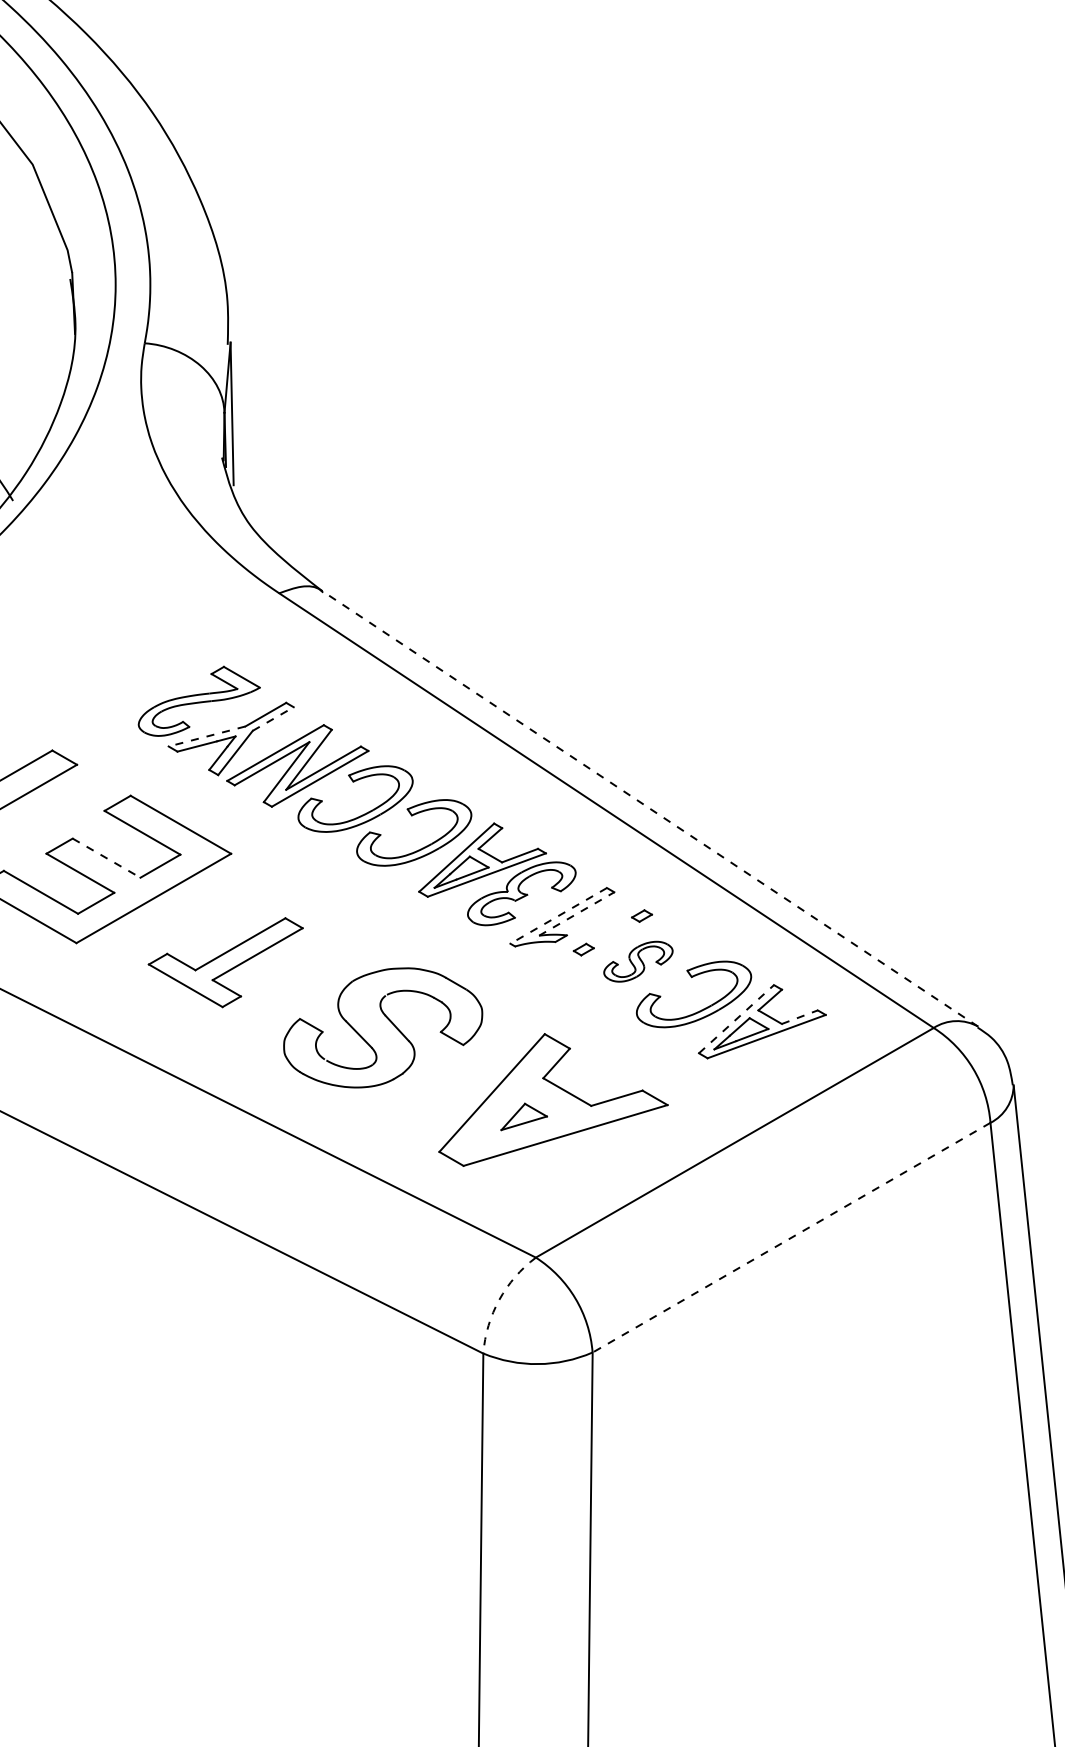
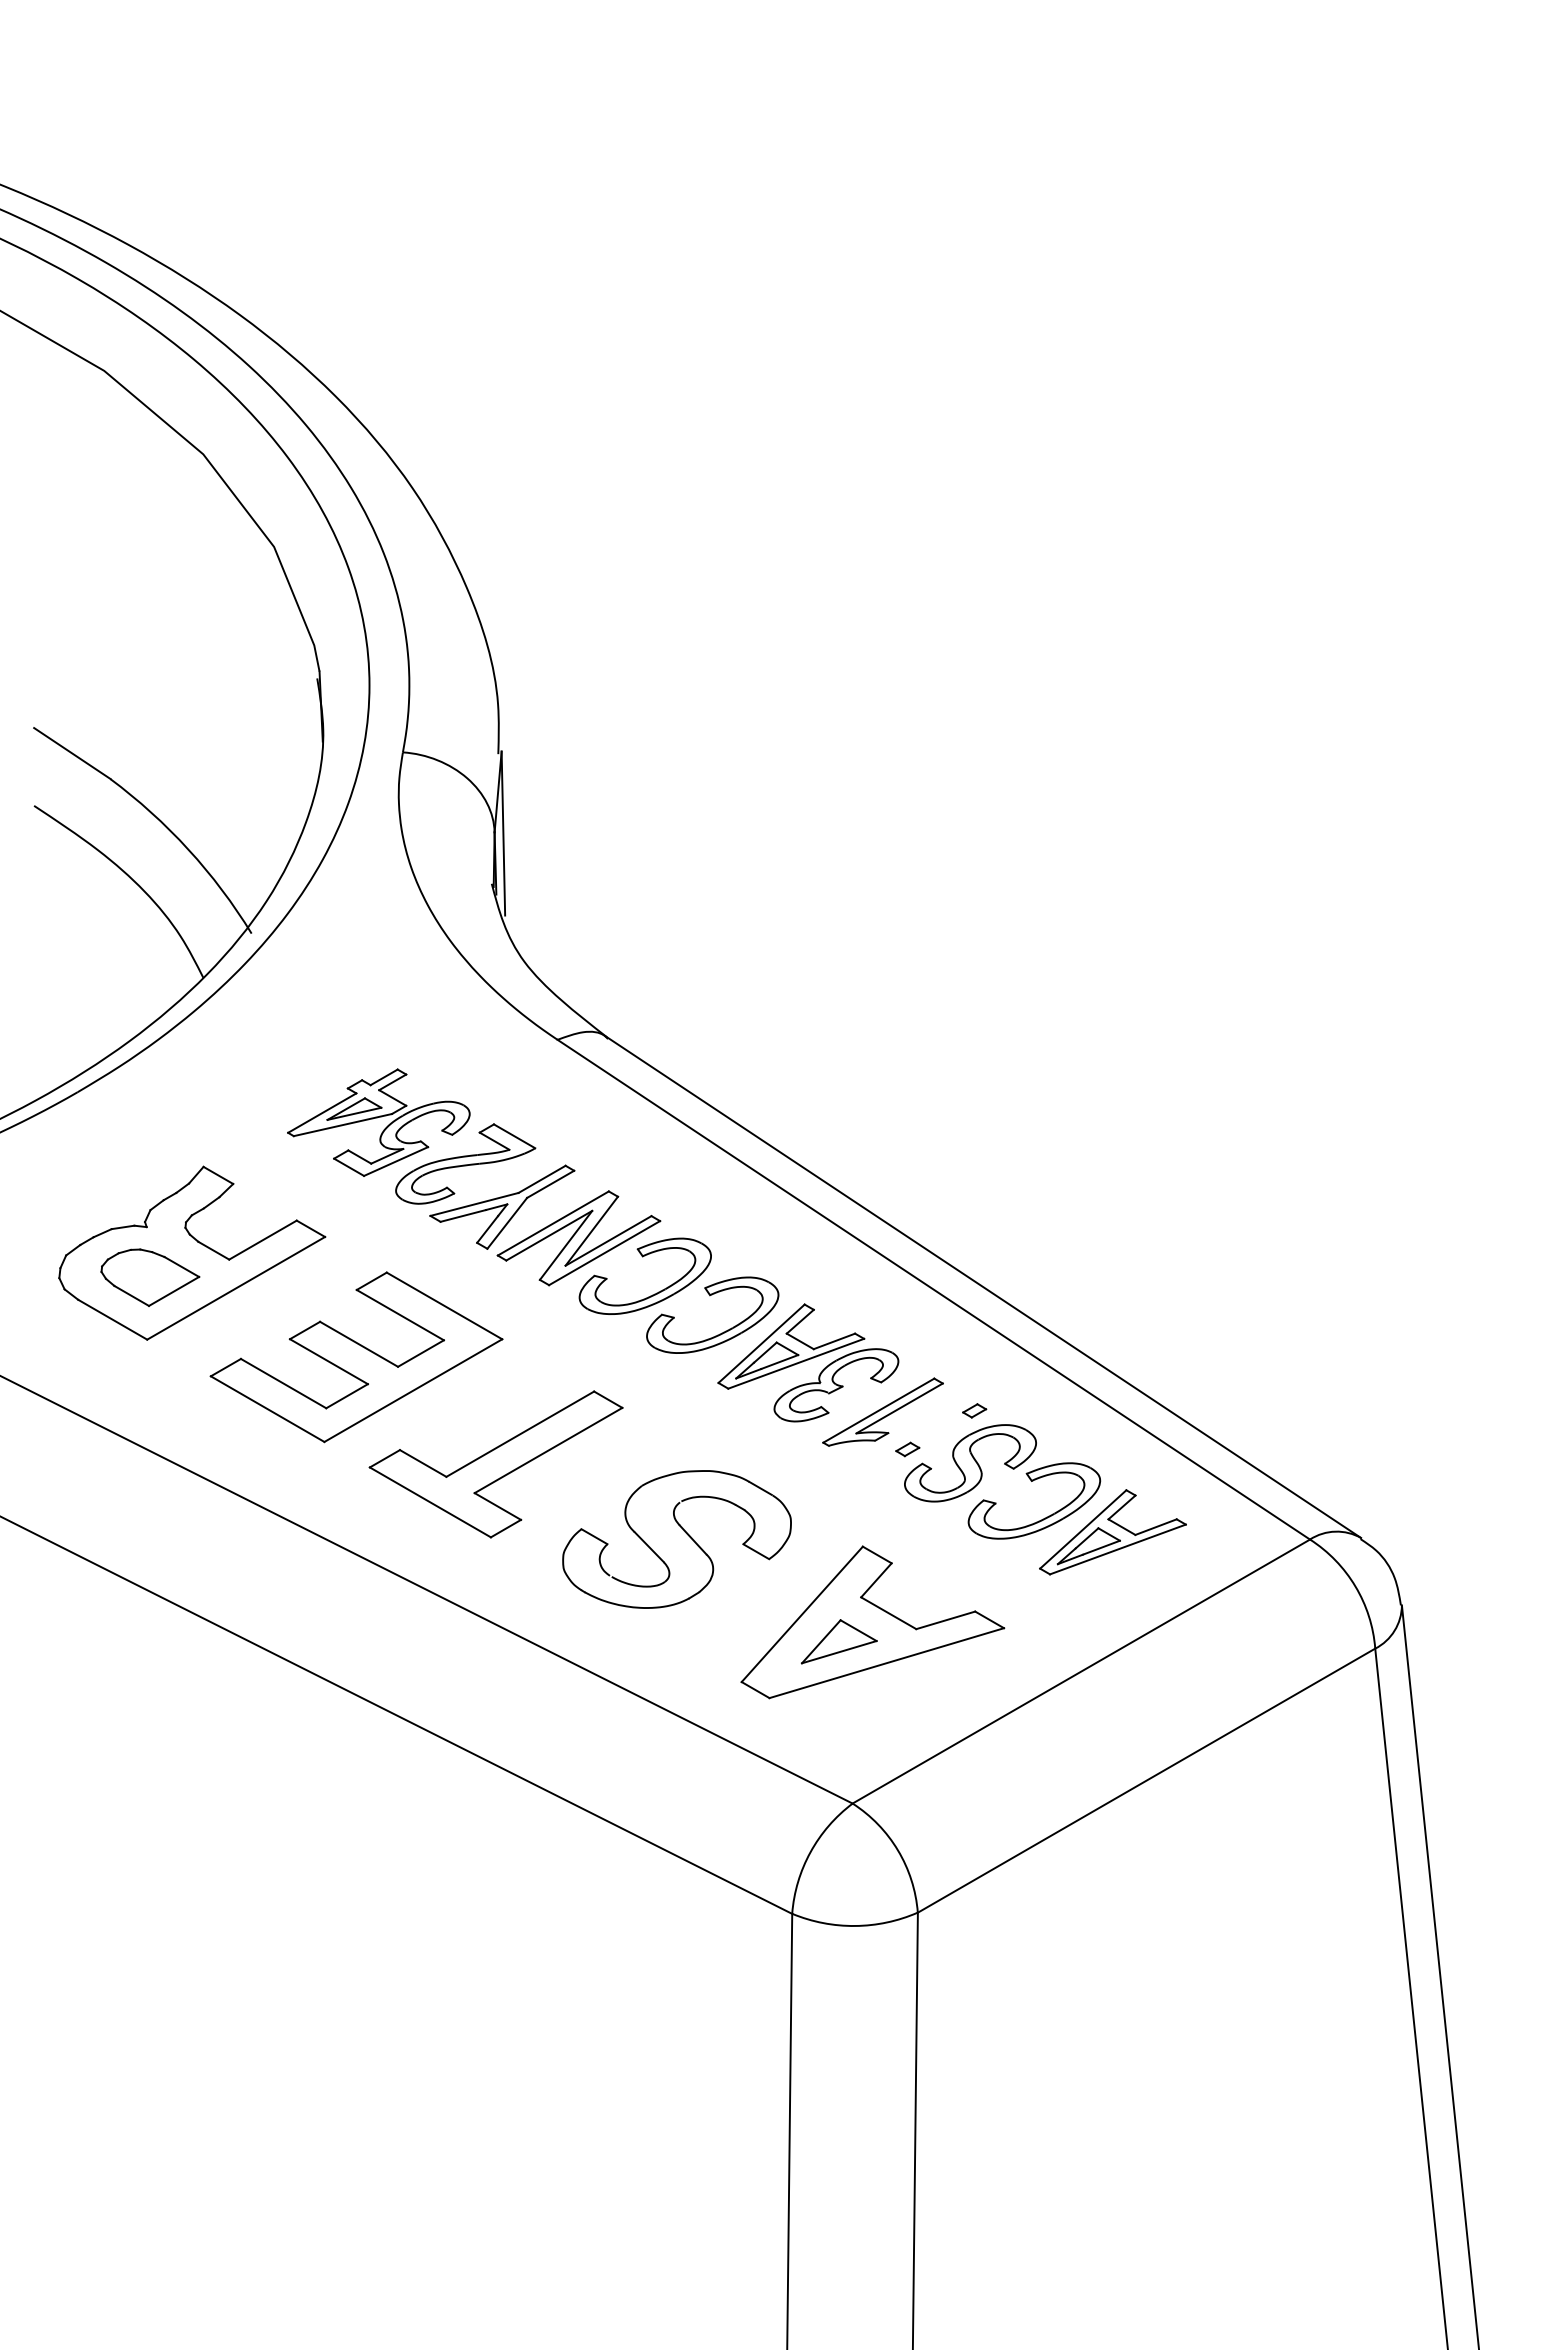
part: (123, 665) -> (378, 1122), added
line: (273, 719) -> (551, 1184), dashed -> solid
line: (207, 736) -> (474, 1204), dashed -> solid
line: (649, 808) -> (983, 1287), dashed -> solid
line: (106, 858) -> (359, 1344), dashed -> solid
line: (576, 913) -> (899, 1408), dashed -> solid
line: (558, 915) -> (878, 1410), dashed -> solid
part: (638, 961) -> (970, 1463), size x1.67
part: (225, 962) -> (495, 1464), size x1.43
line: (800, 1016) -> (1156, 1526), dashed -> solid
line: (736, 1019) -> (1083, 1529), dashed -> solid
part: (523, 1116) -> (838, 1641), size x1.43
line: (791, 1237) -> (1146, 1780), dashed -> solid
arc: (499, 1300) -> (810, 1852), dashed -> solid

